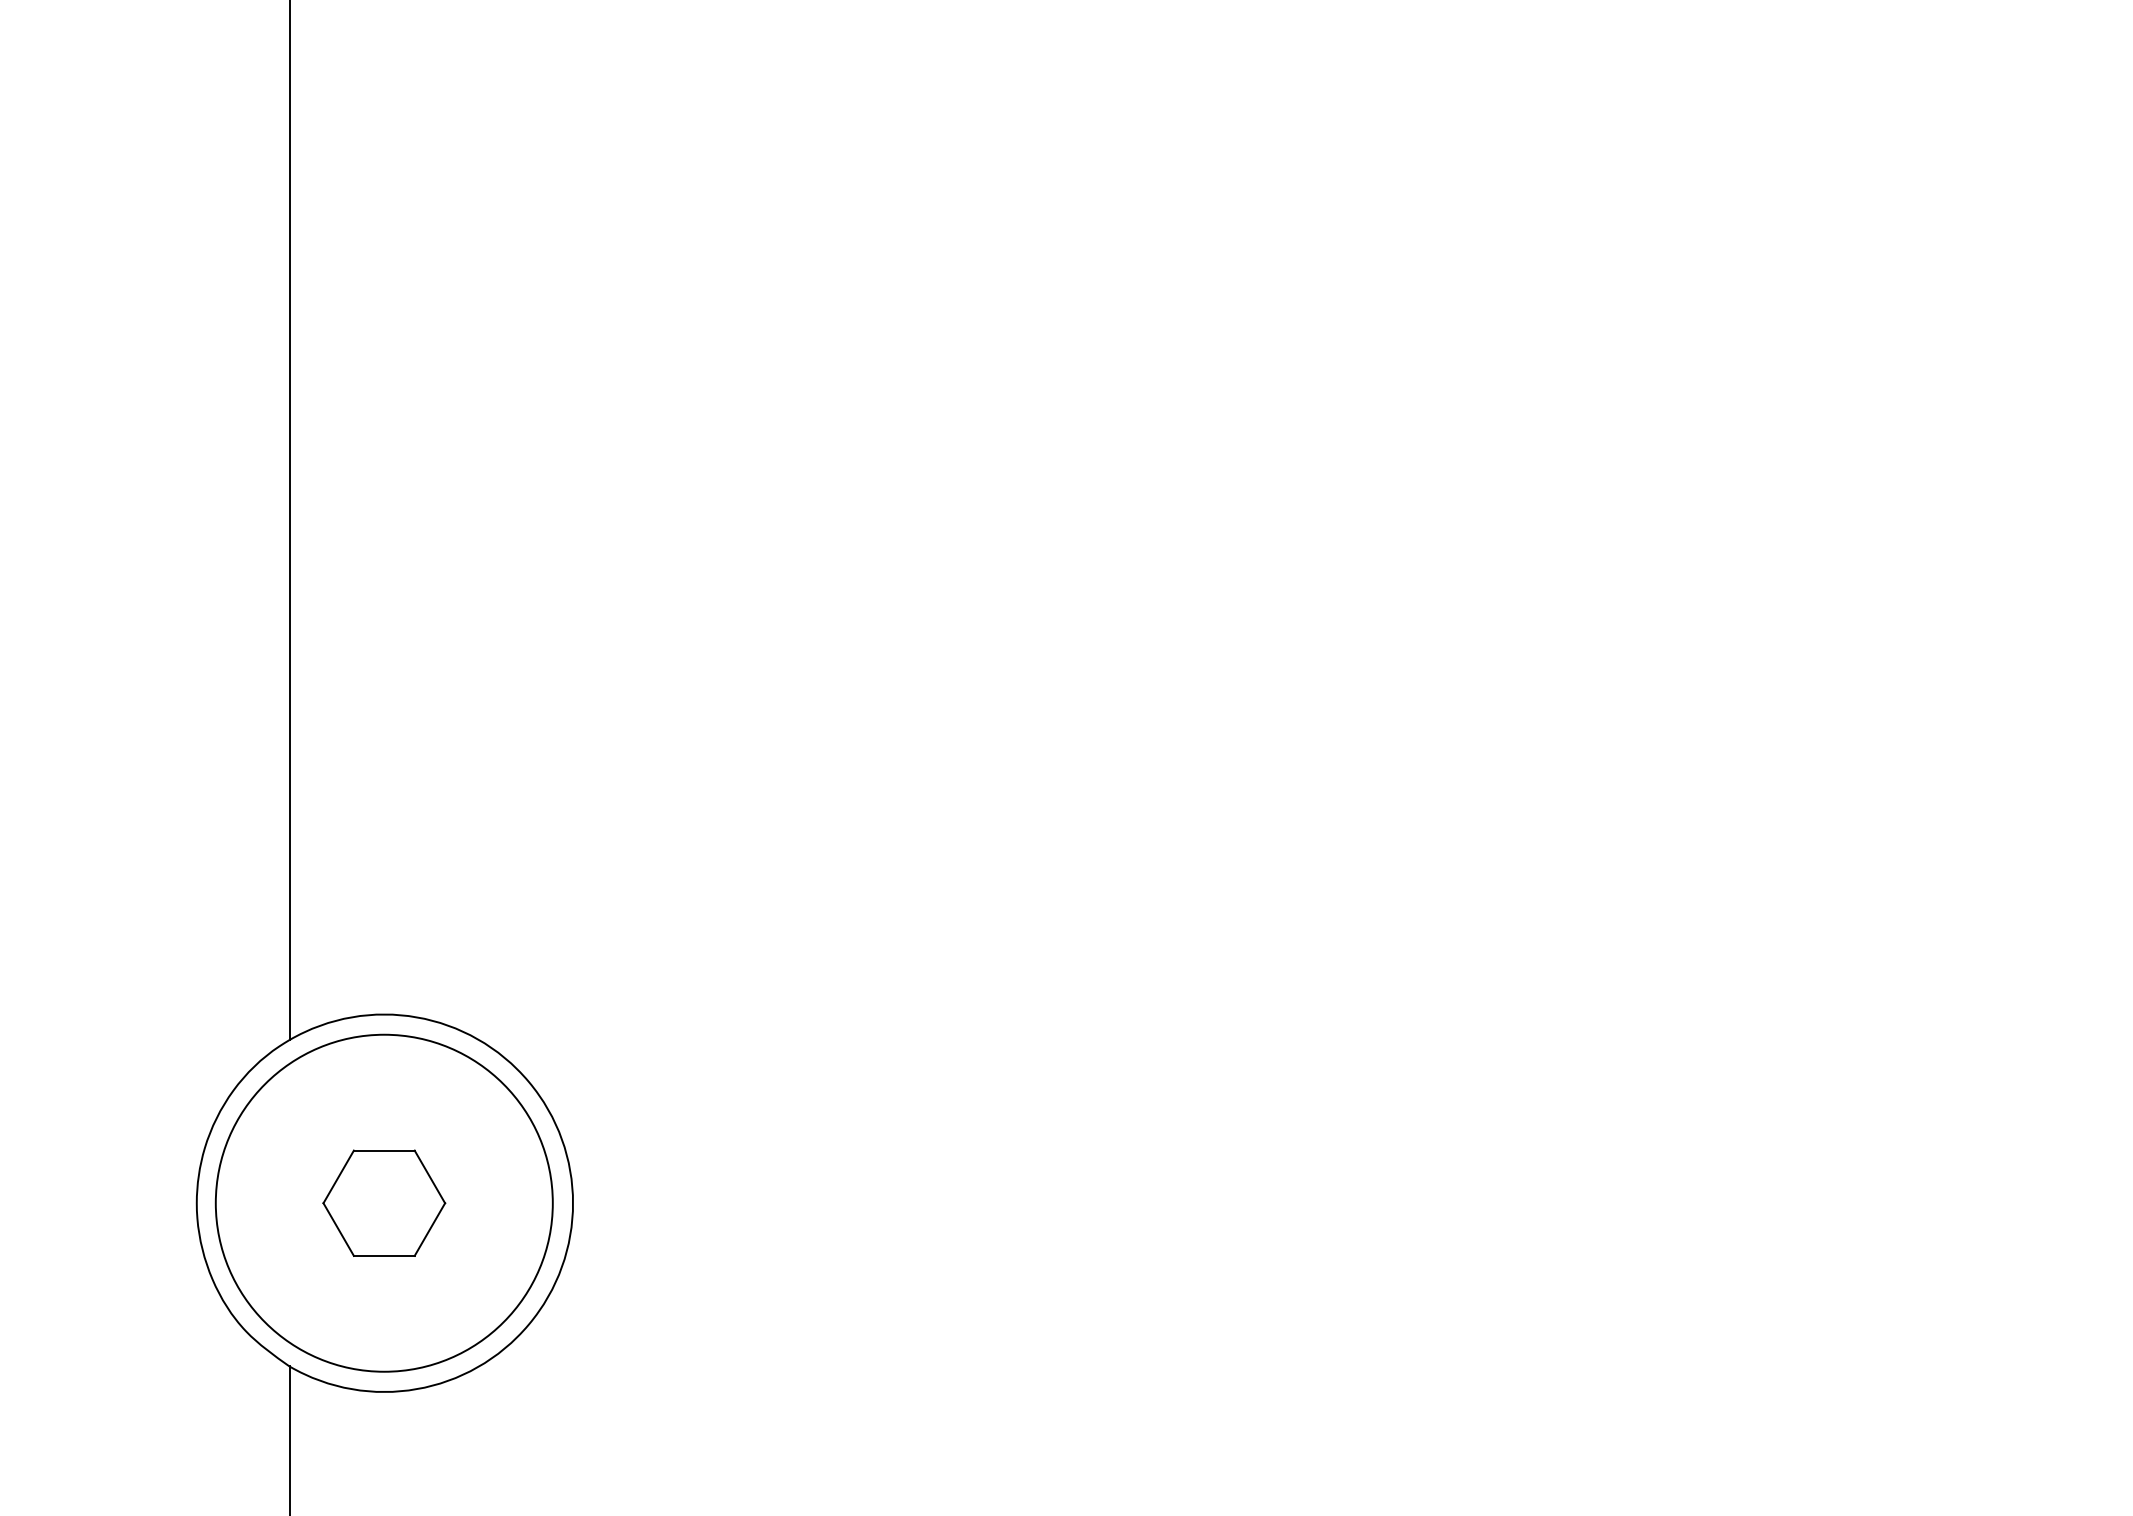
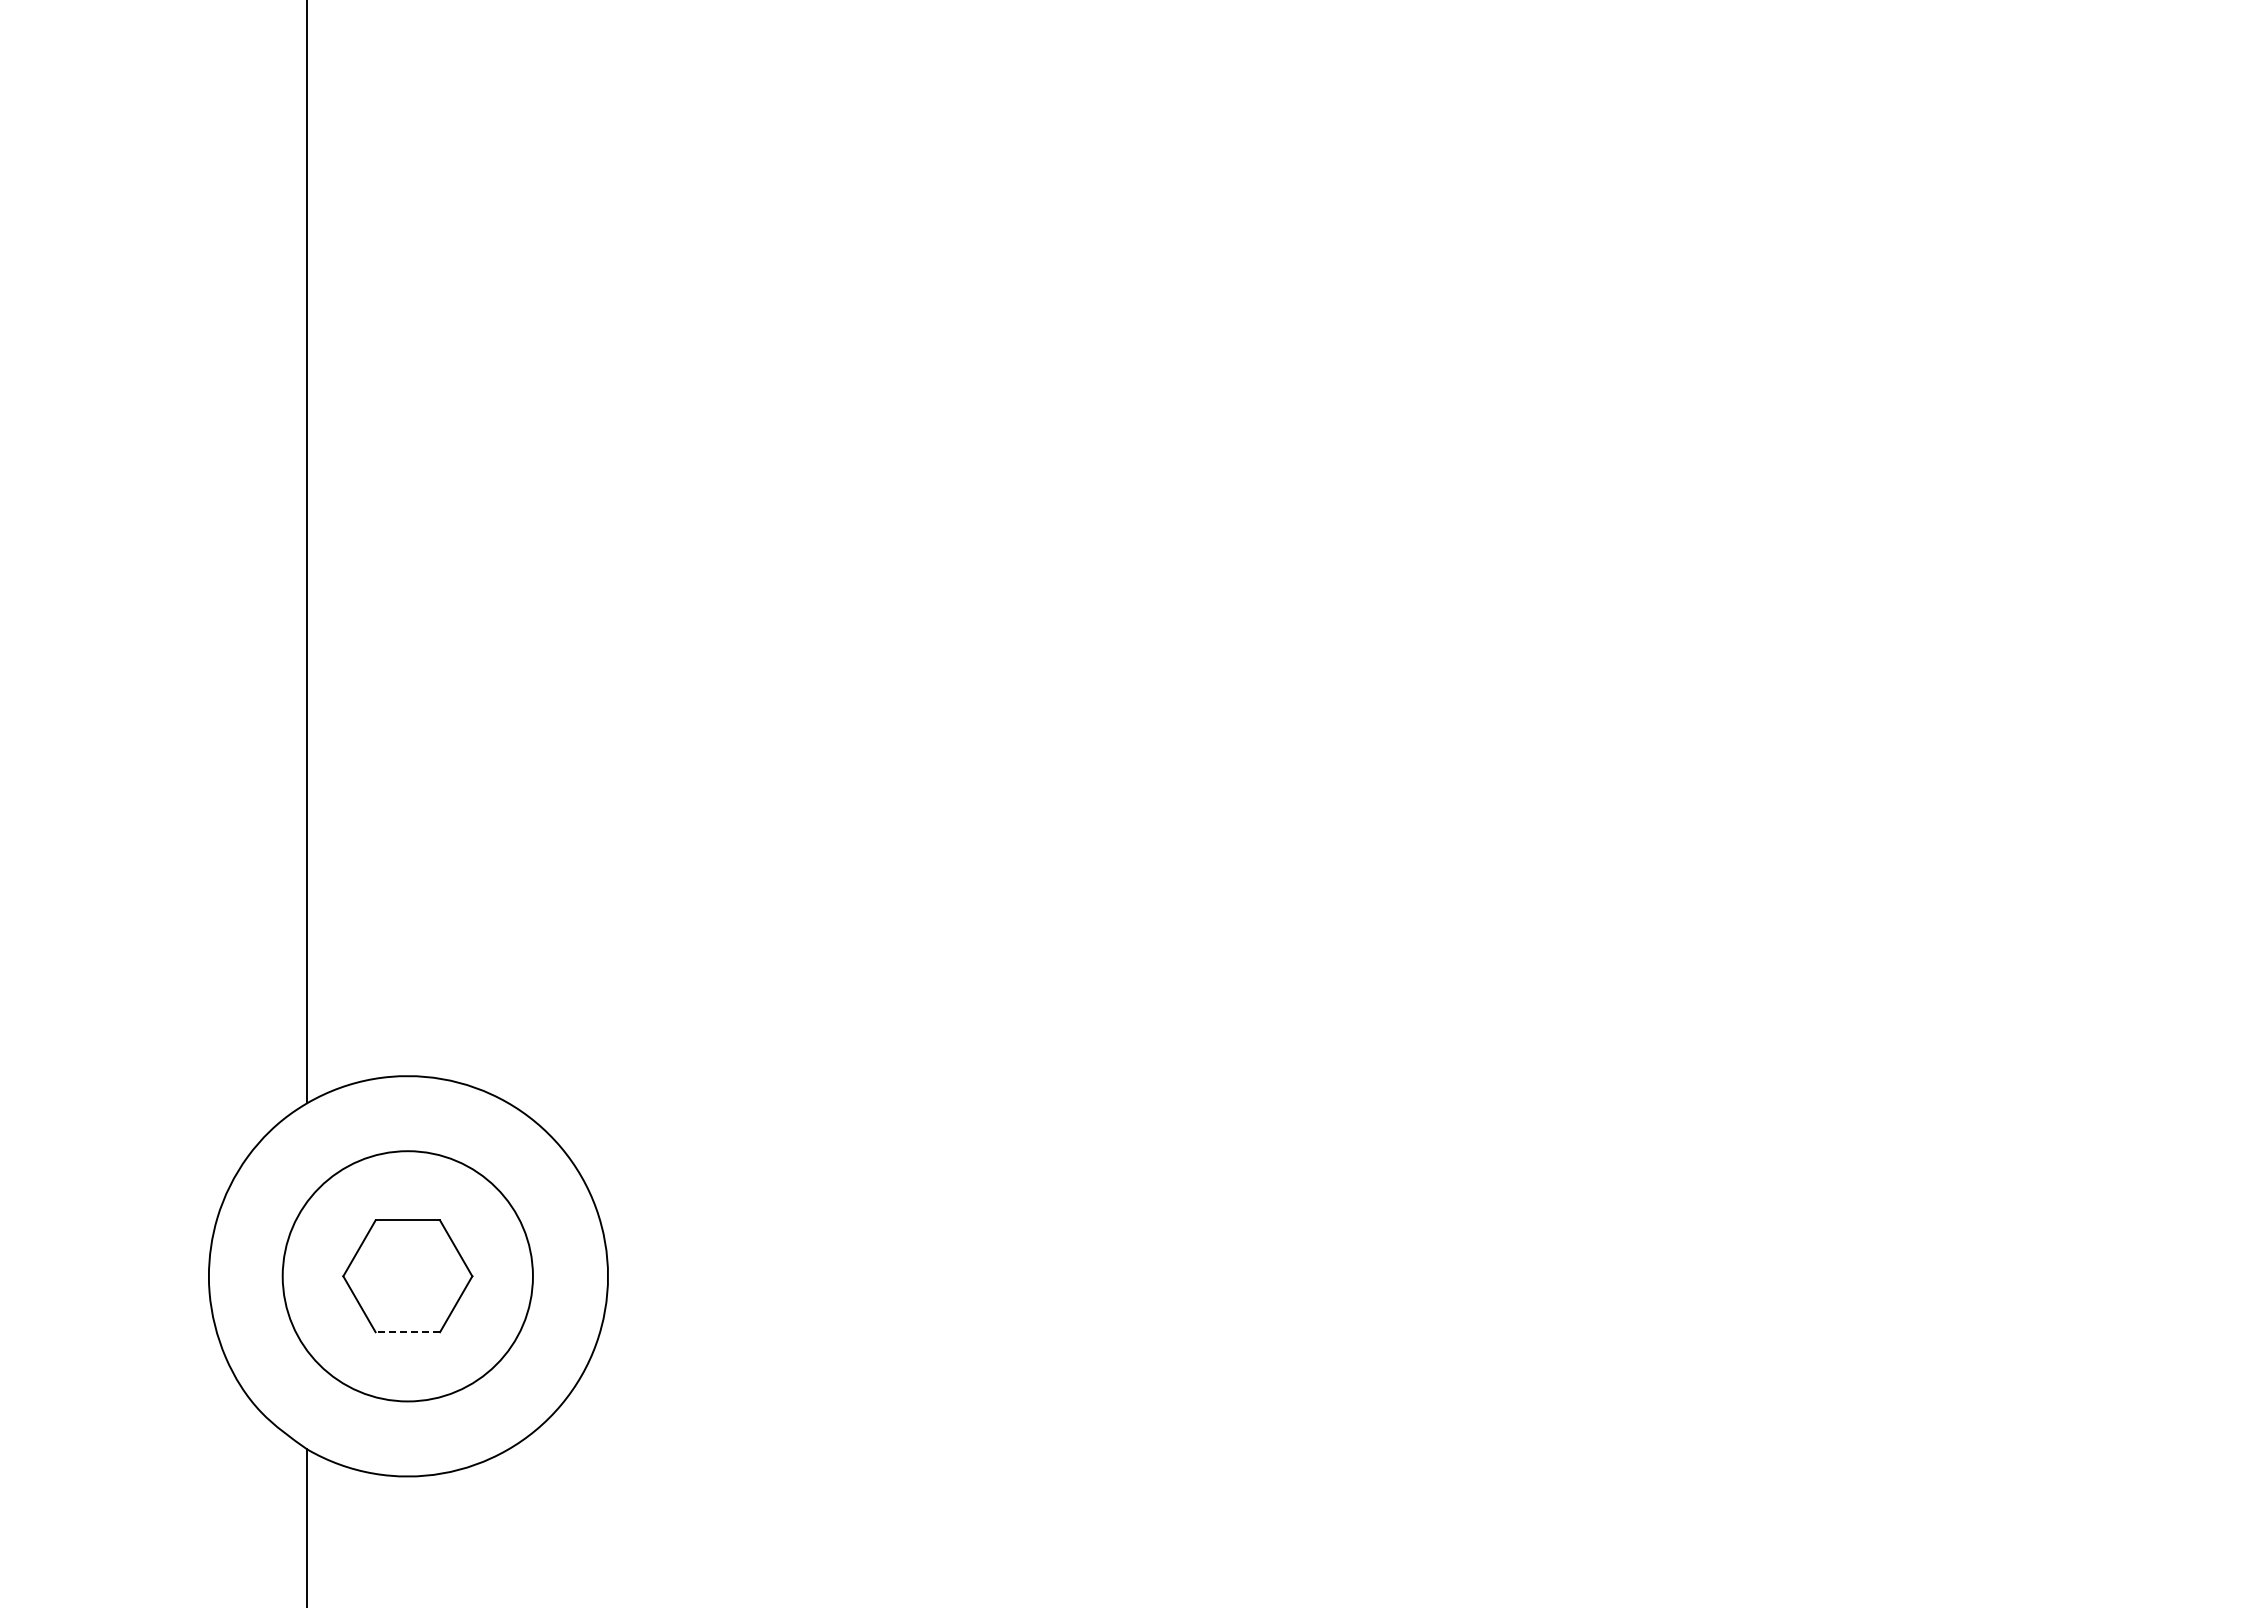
circle: (383, 1203) -> (407, 1276), size x0.7
line: (383, 1256) -> (407, 1332), solid -> dashed

